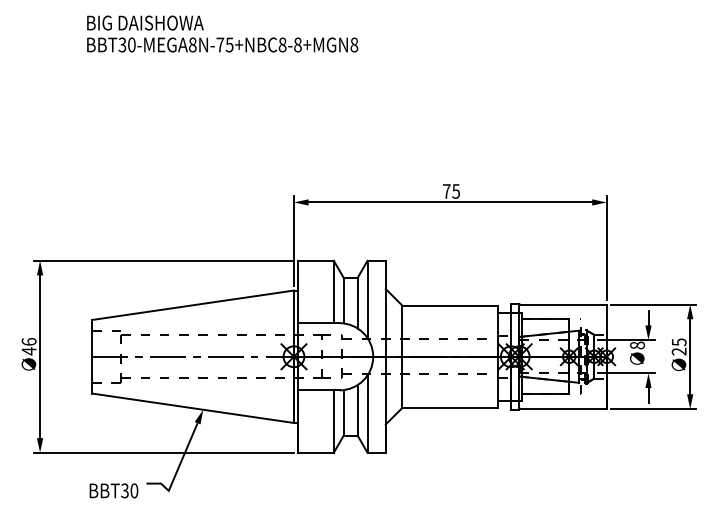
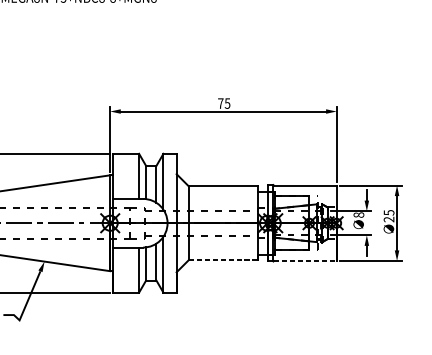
line: (449, 407) -> (222, 259), solid -> dashed
line: (563, 408) -> (305, 260), solid -> dashed

